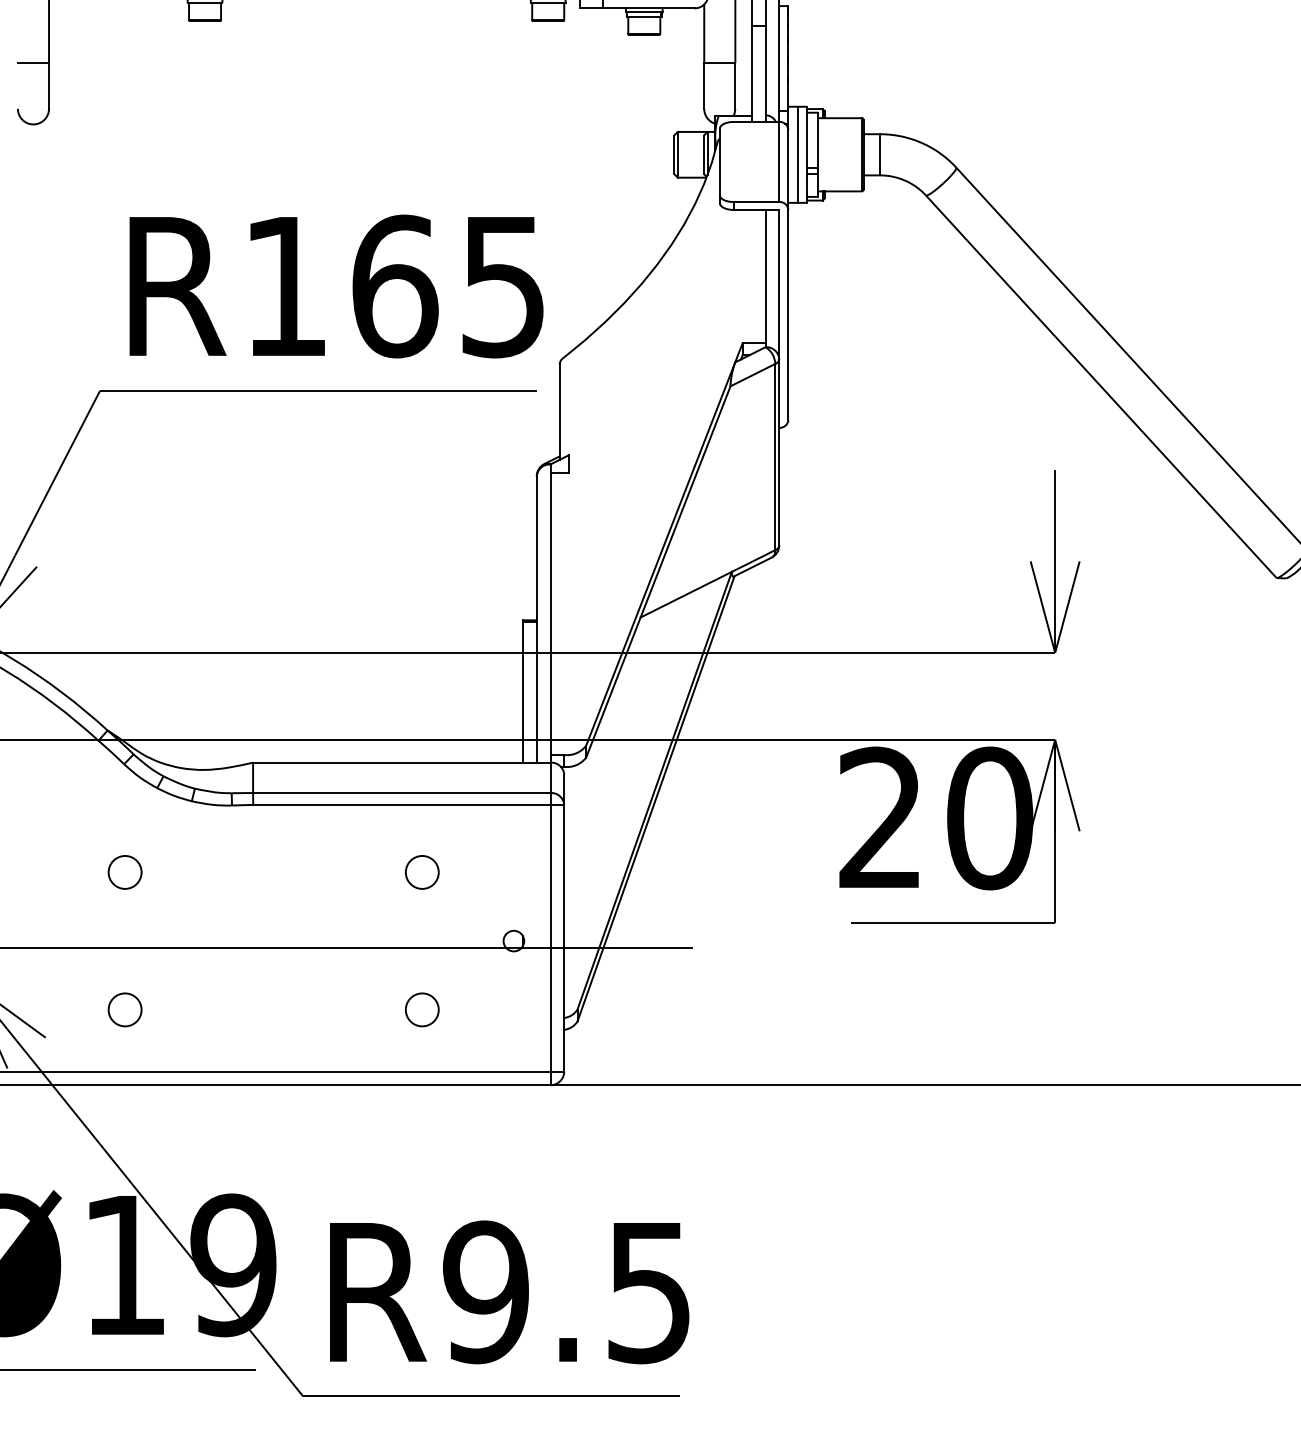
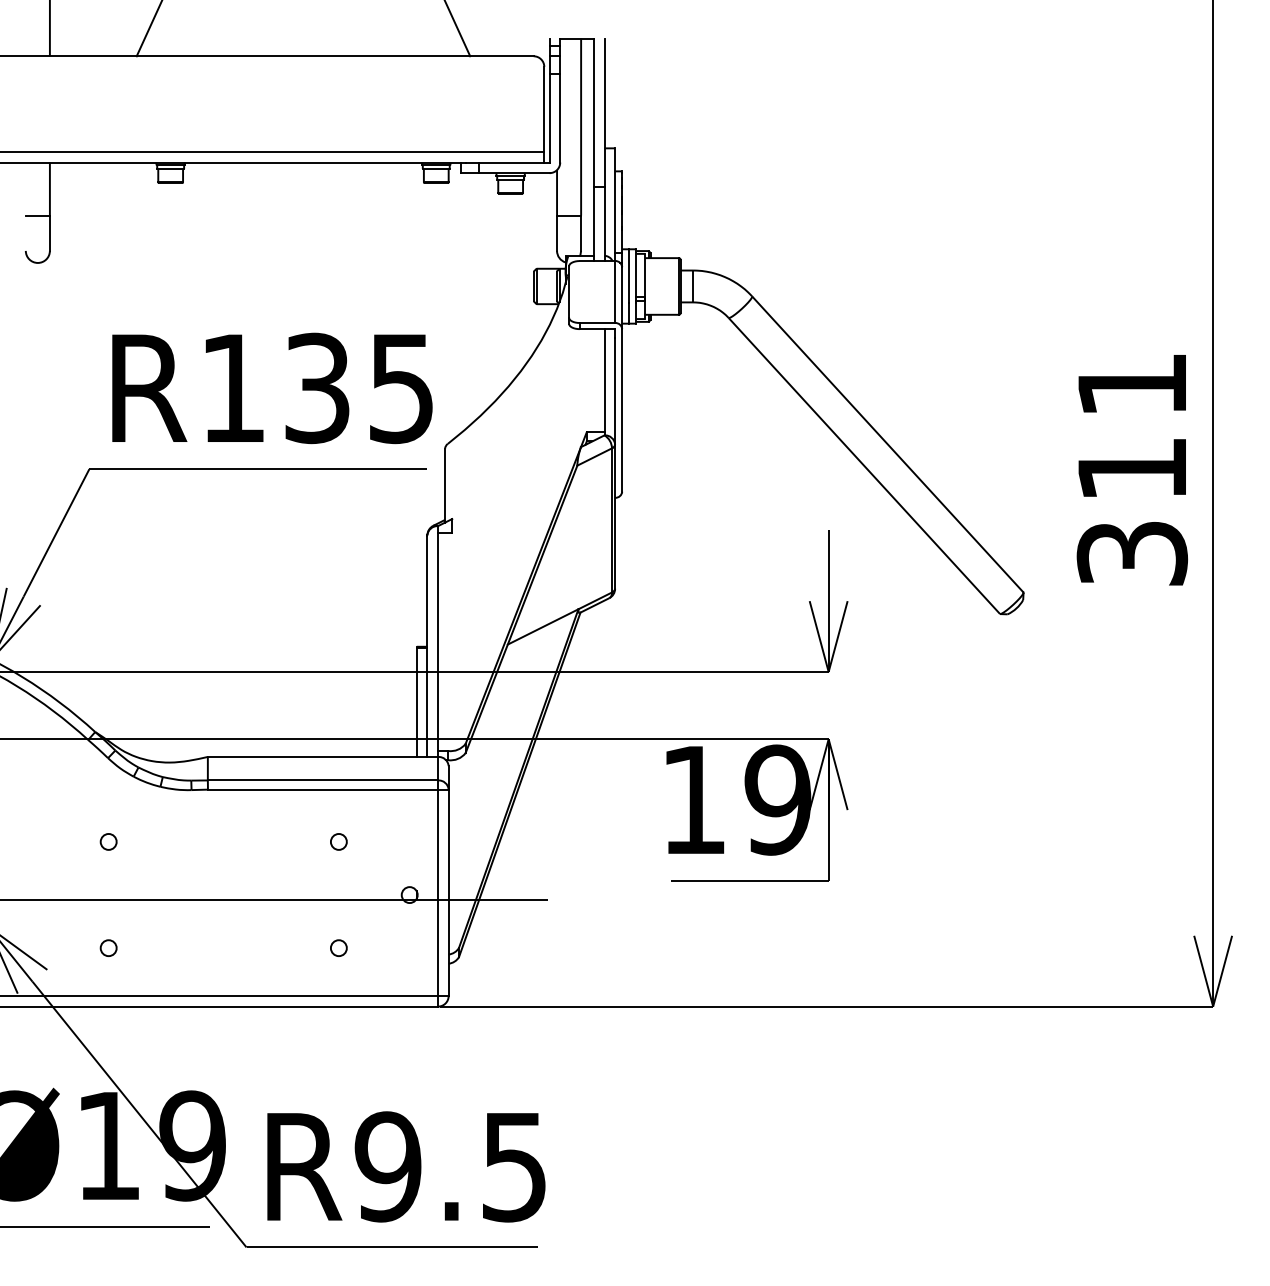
text: (396, 286) -> (318, 388), R165 -> R135
text: (936, 817) -> (736, 799), 20 -> 19
circle: (124, 871) -> (108, 841), size x0.62
circle: (421, 871) -> (338, 841), size x0.62
circle: (124, 1008) -> (108, 947), size x0.62
circle: (421, 1008) -> (338, 947), size x0.62

